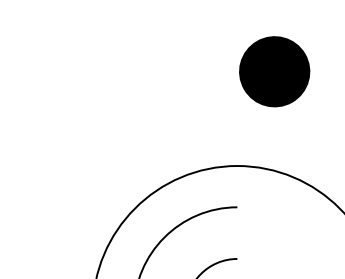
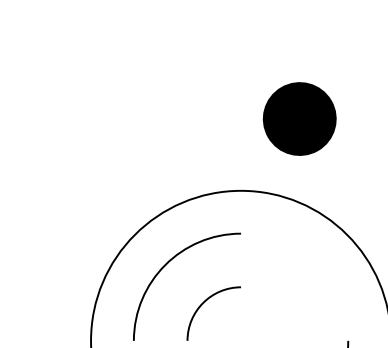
part: (274, 71) -> (299, 118), moved

